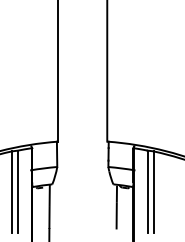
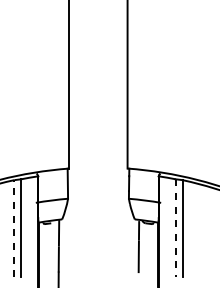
line: (12, 191) -> (14, 228), solid -> dashed
line: (147, 191) -> (175, 228), solid -> dashed

